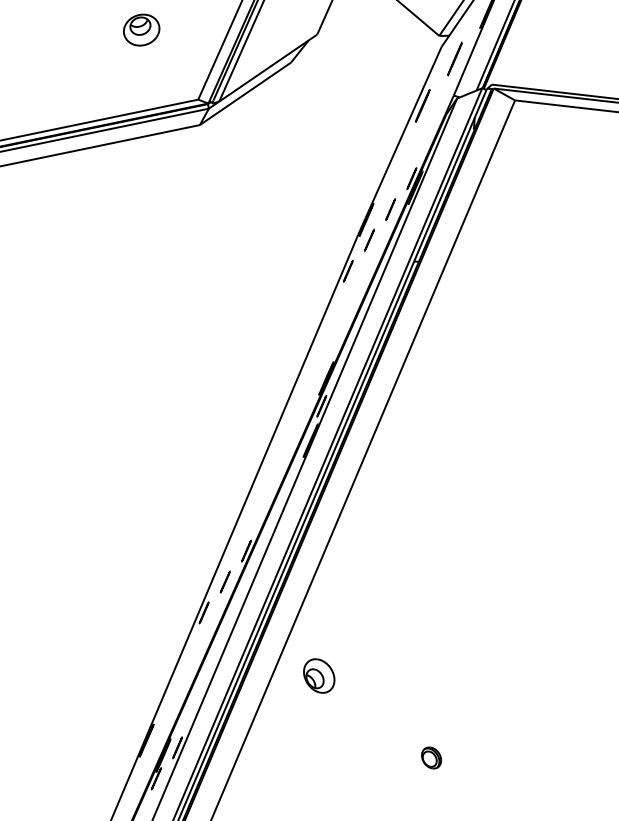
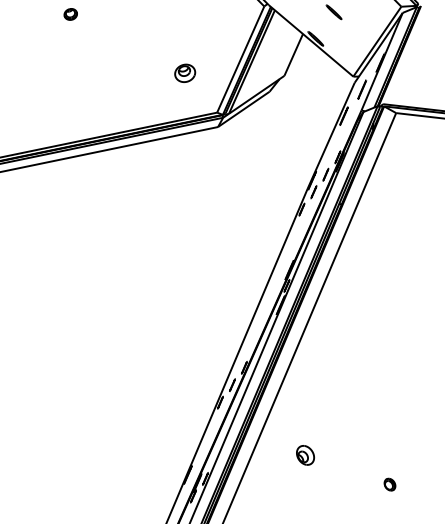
part: (319, 676) -> (305, 455), moved
part: (430, 757) -> (389, 484), moved

